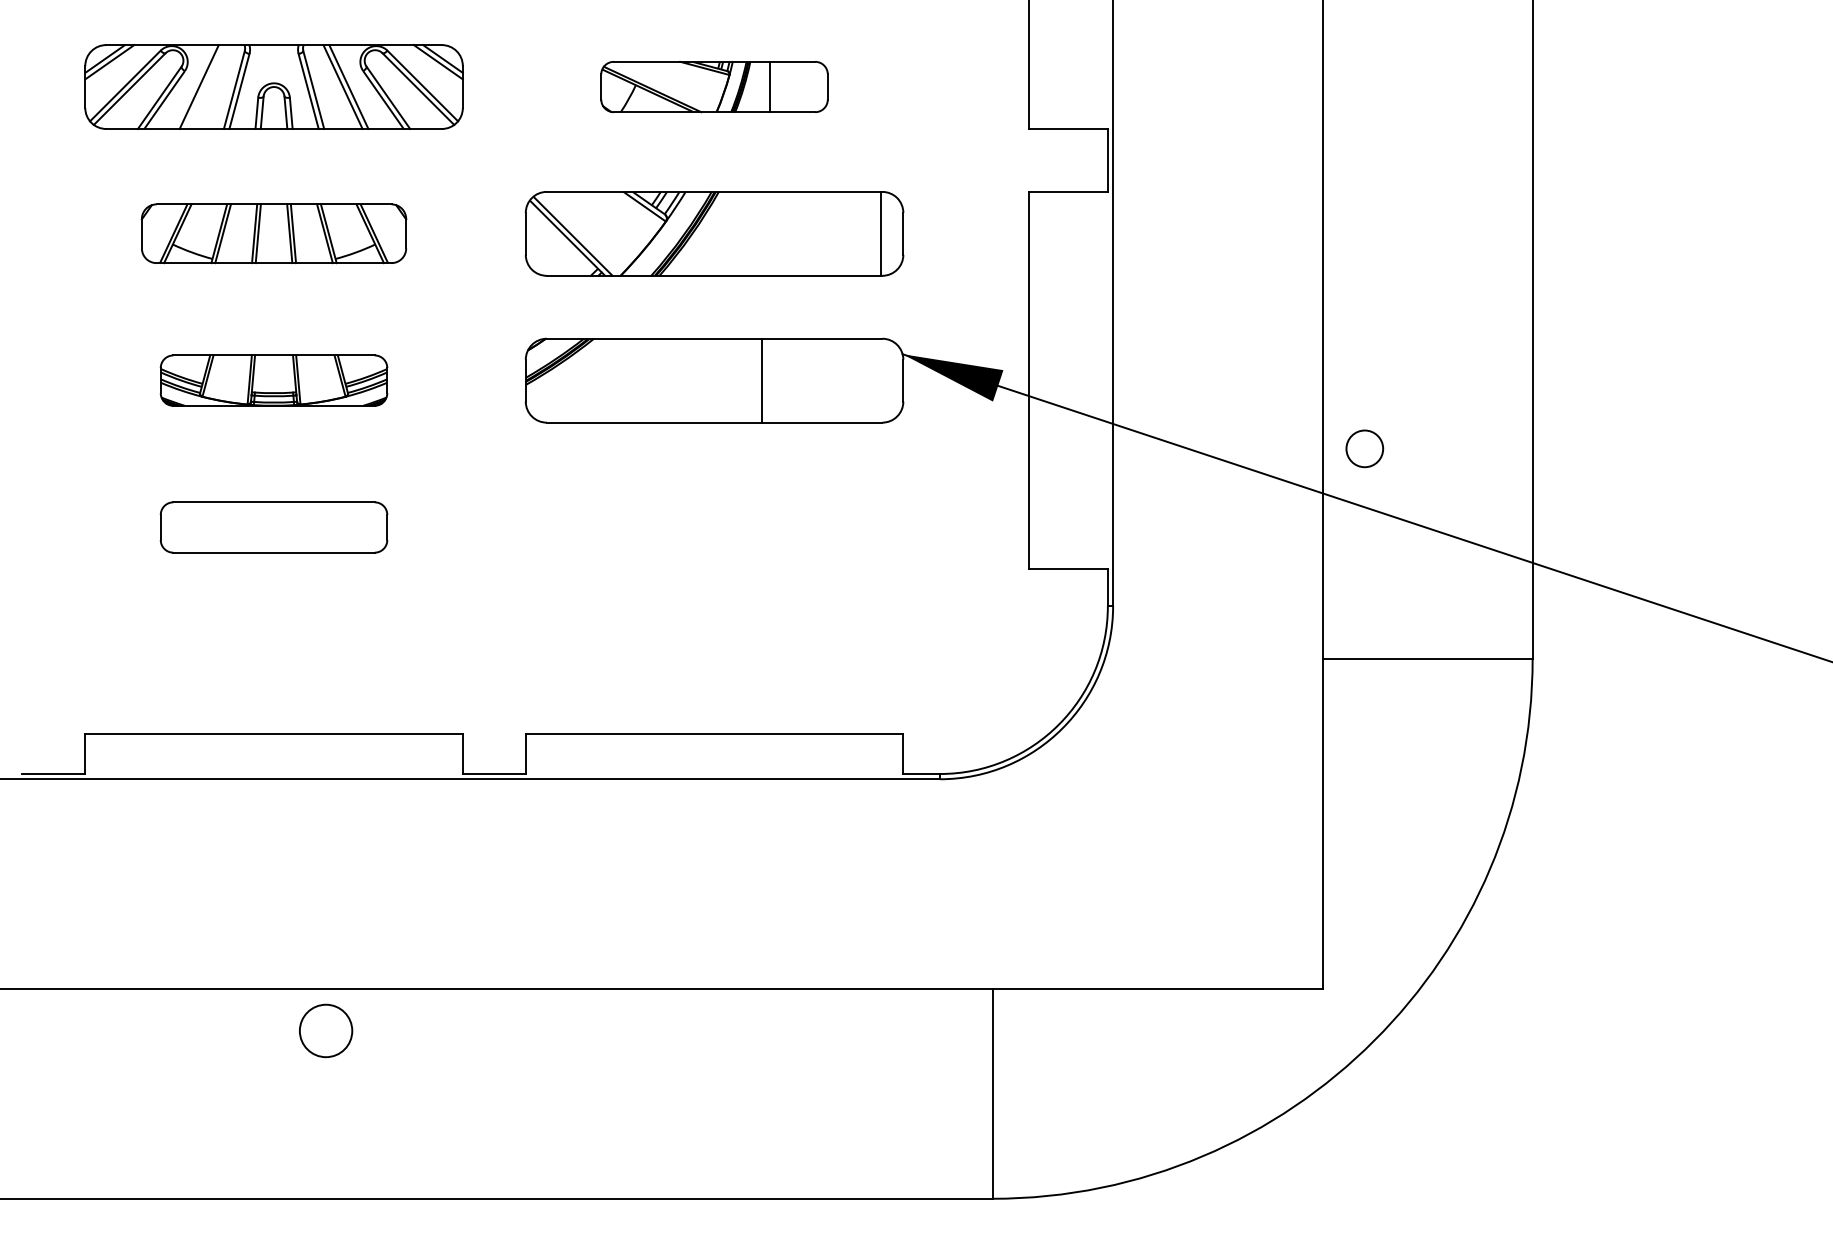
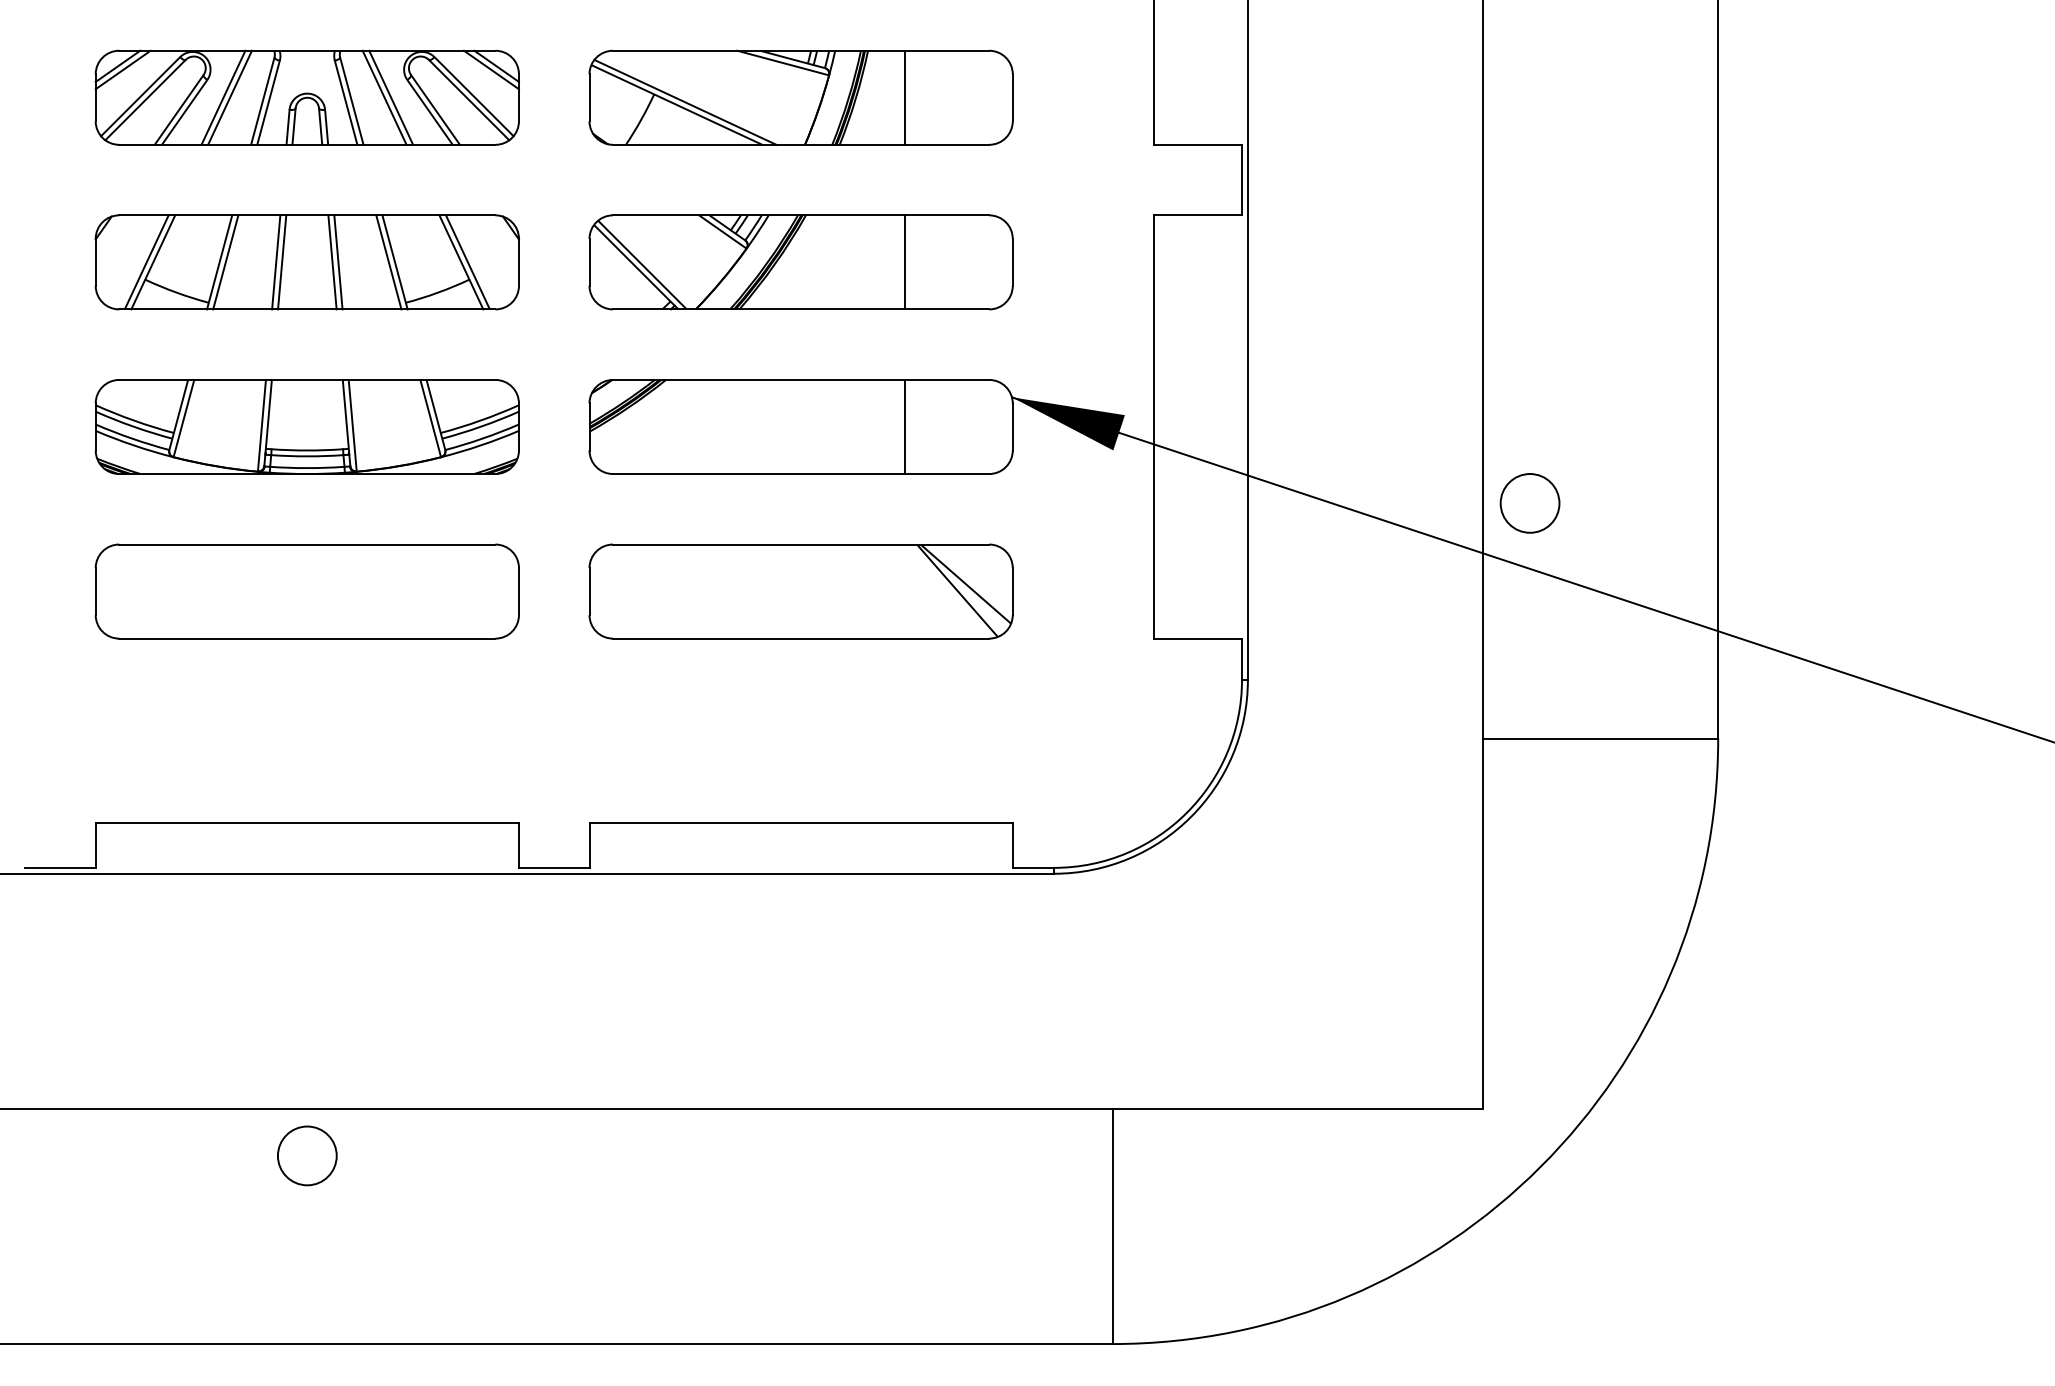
line: (204, 86) -> (229, 97), added
part: (714, 86) -> (801, 97), size x1.67
part: (273, 233) -> (306, 261), size x1.43
line: (881, 233) -> (905, 261), moved
part: (273, 380) -> (306, 426), size x1.67
line: (762, 380) -> (905, 426), moved
circle: (1364, 448) -> (1529, 502), size x1.43
part: (273, 527) -> (306, 591), size x1.67
part: (714, 527) -> (801, 591), added
circle: (326, 1030) -> (307, 1155), moved

